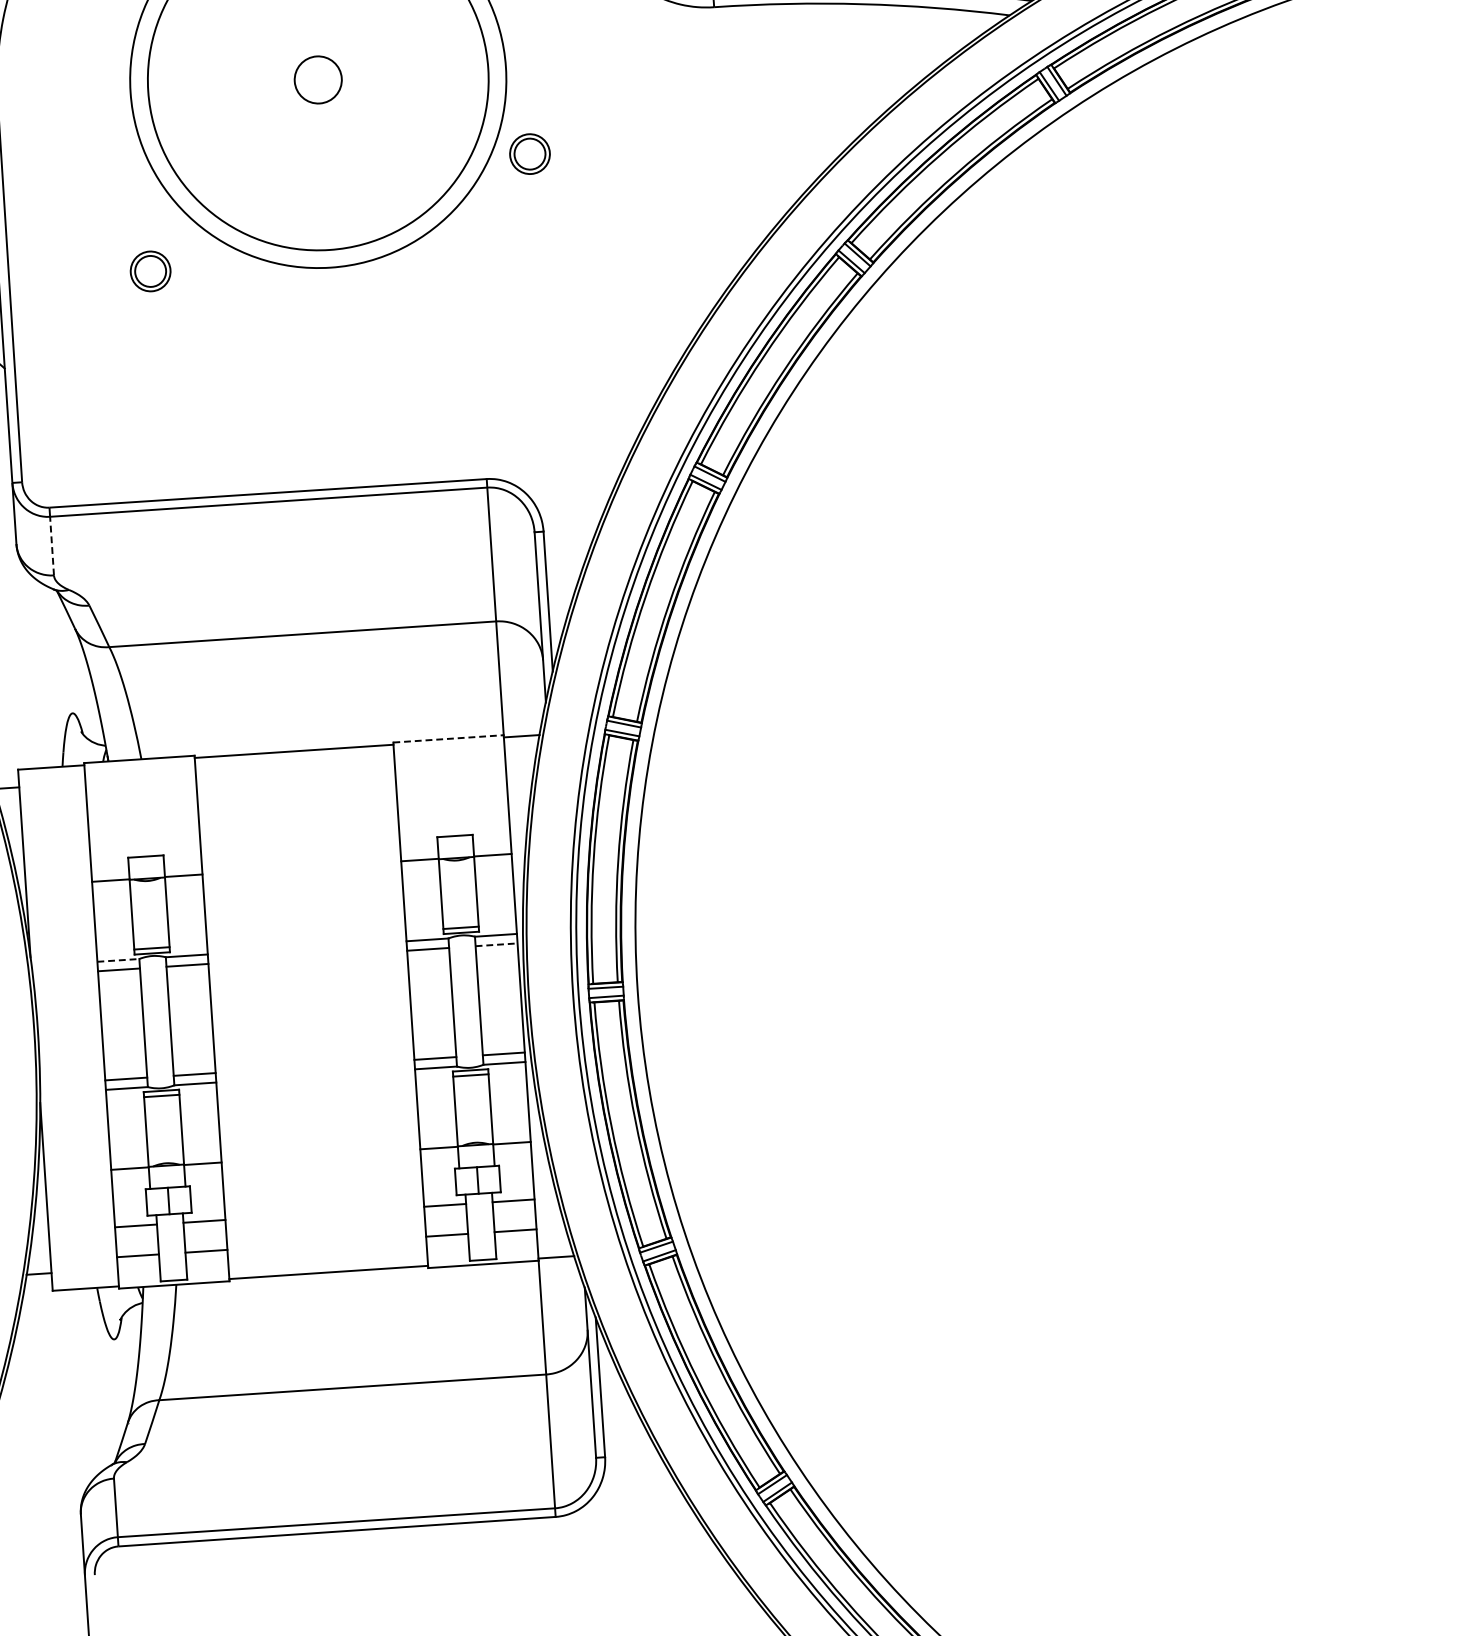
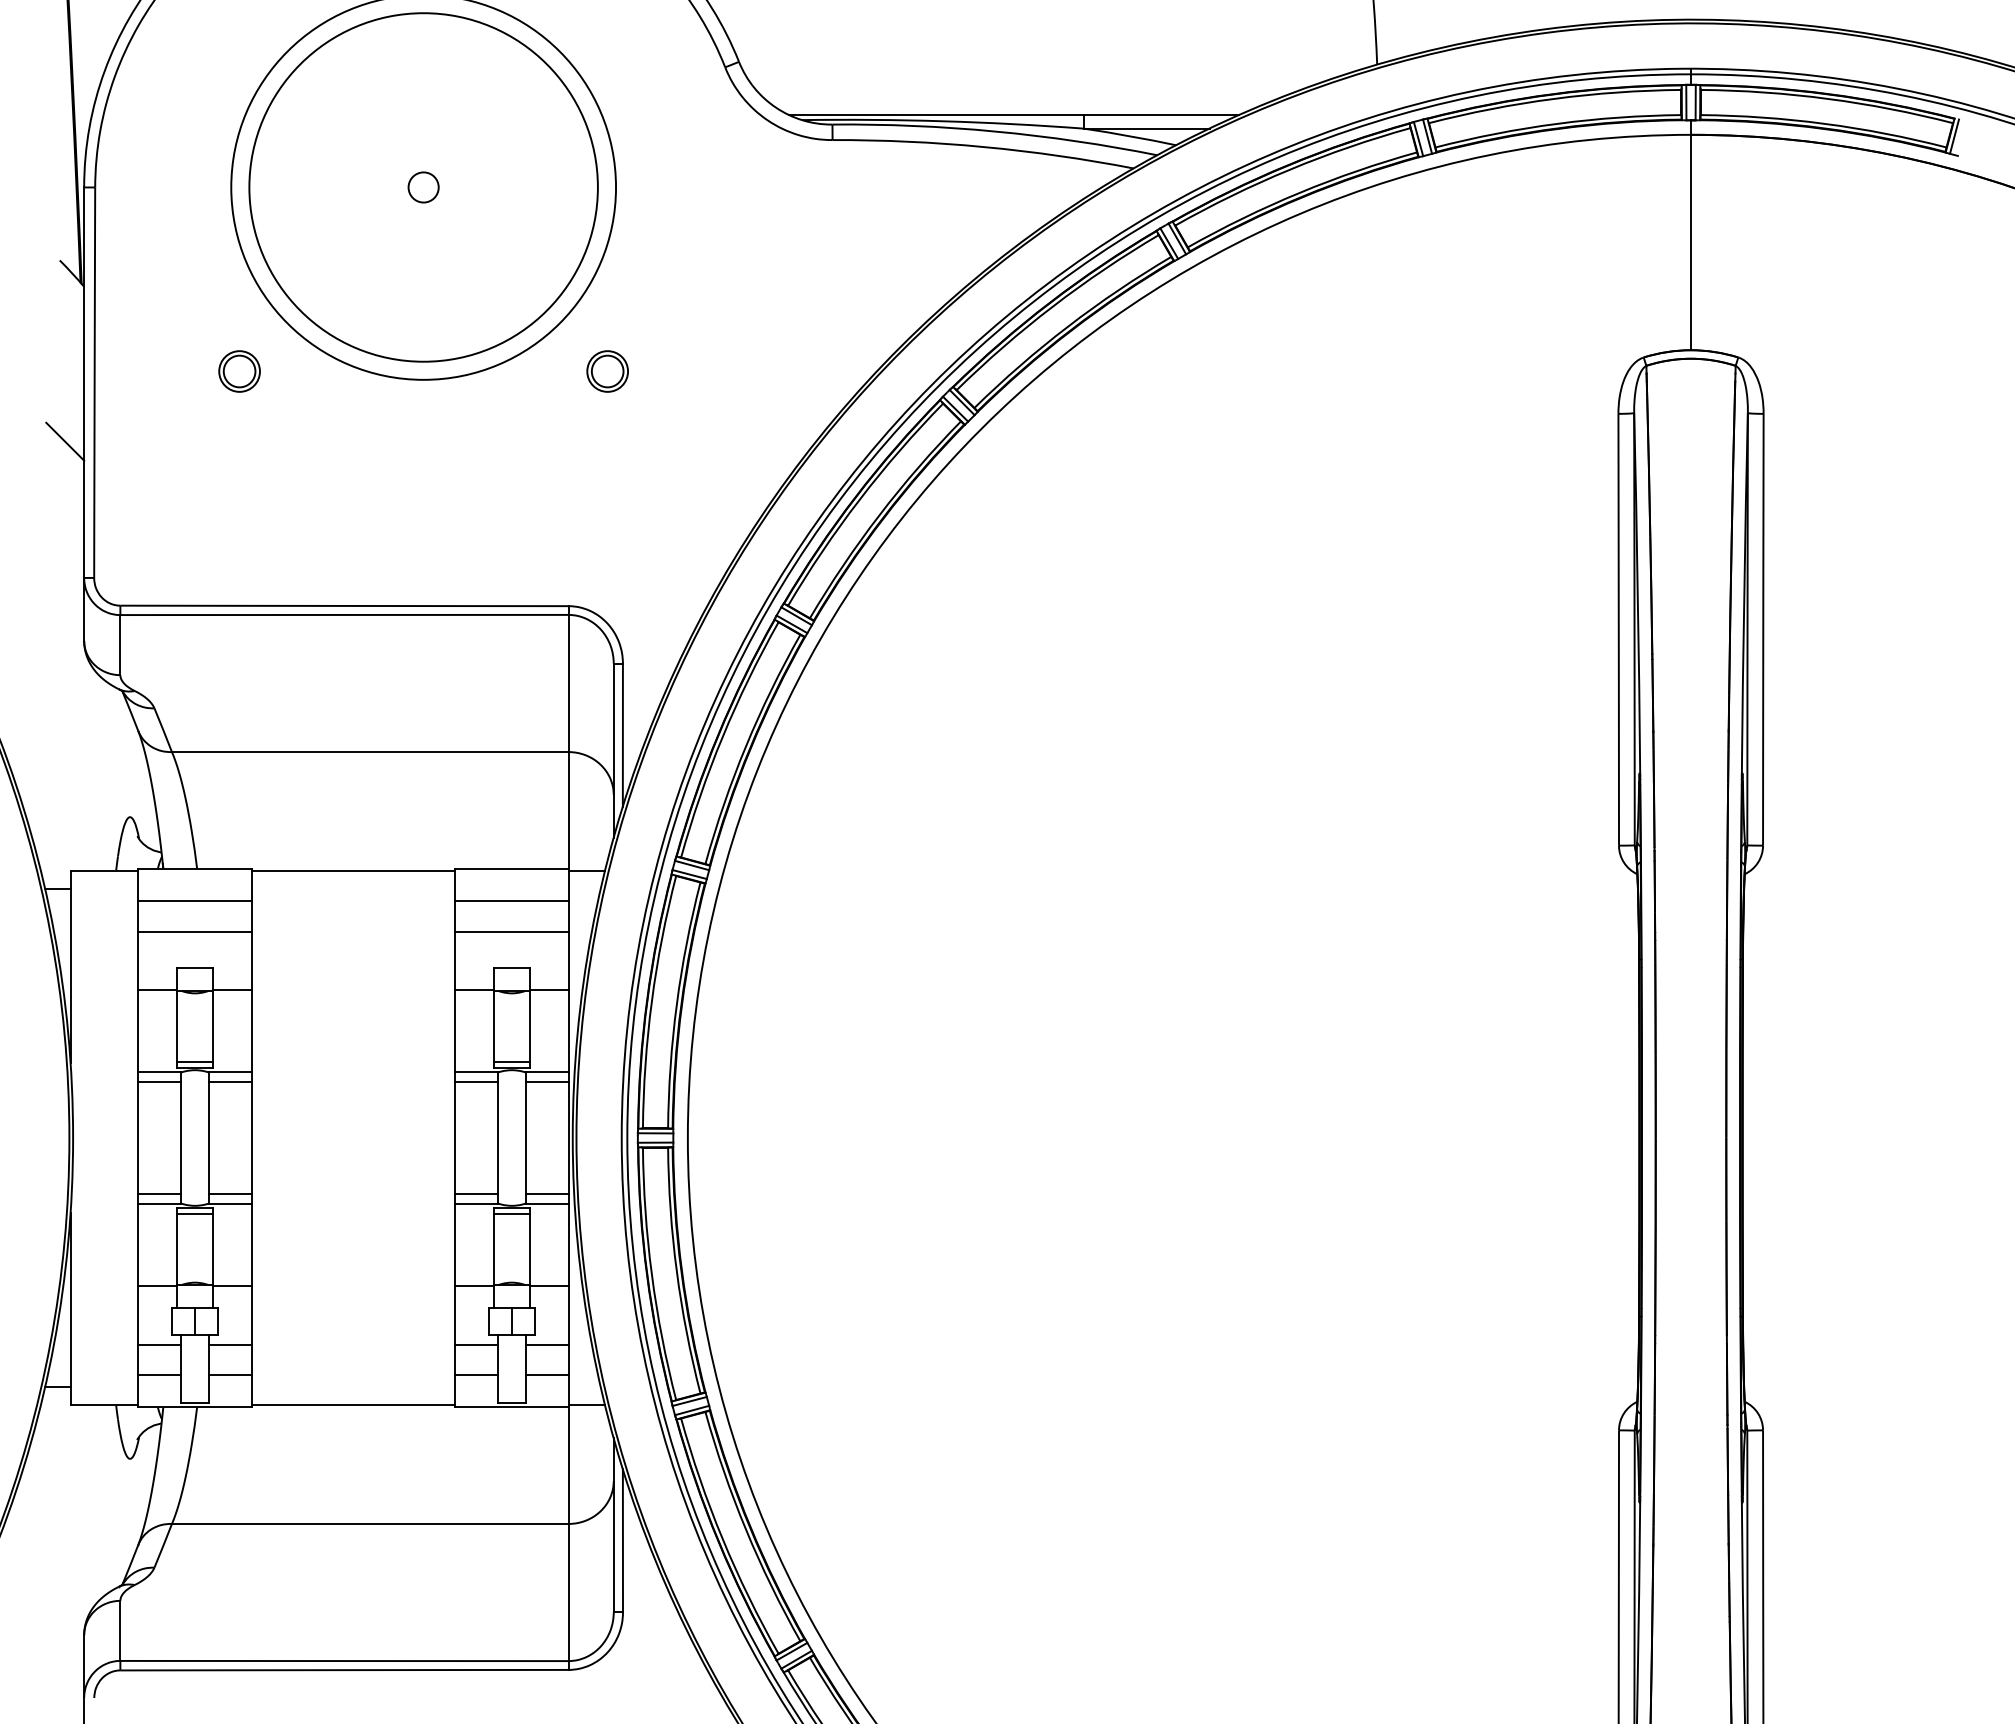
circle: (318, 80) -> (423, 187), size x0.62
part: (529, 154) -> (607, 371), moved
line: (52, 545) -> (120, 644), dashed -> solid
line: (448, 738) -> (511, 868), dashed -> solid
line: (450, 769) -> (511, 900), added
line: (140, 790) -> (194, 900), added
line: (452, 800) -> (511, 931), added
line: (142, 820) -> (194, 931), added
line: (496, 945) -> (546, 1082), dashed -> solid
line: (117, 960) -> (159, 1072), dashed -> solid

